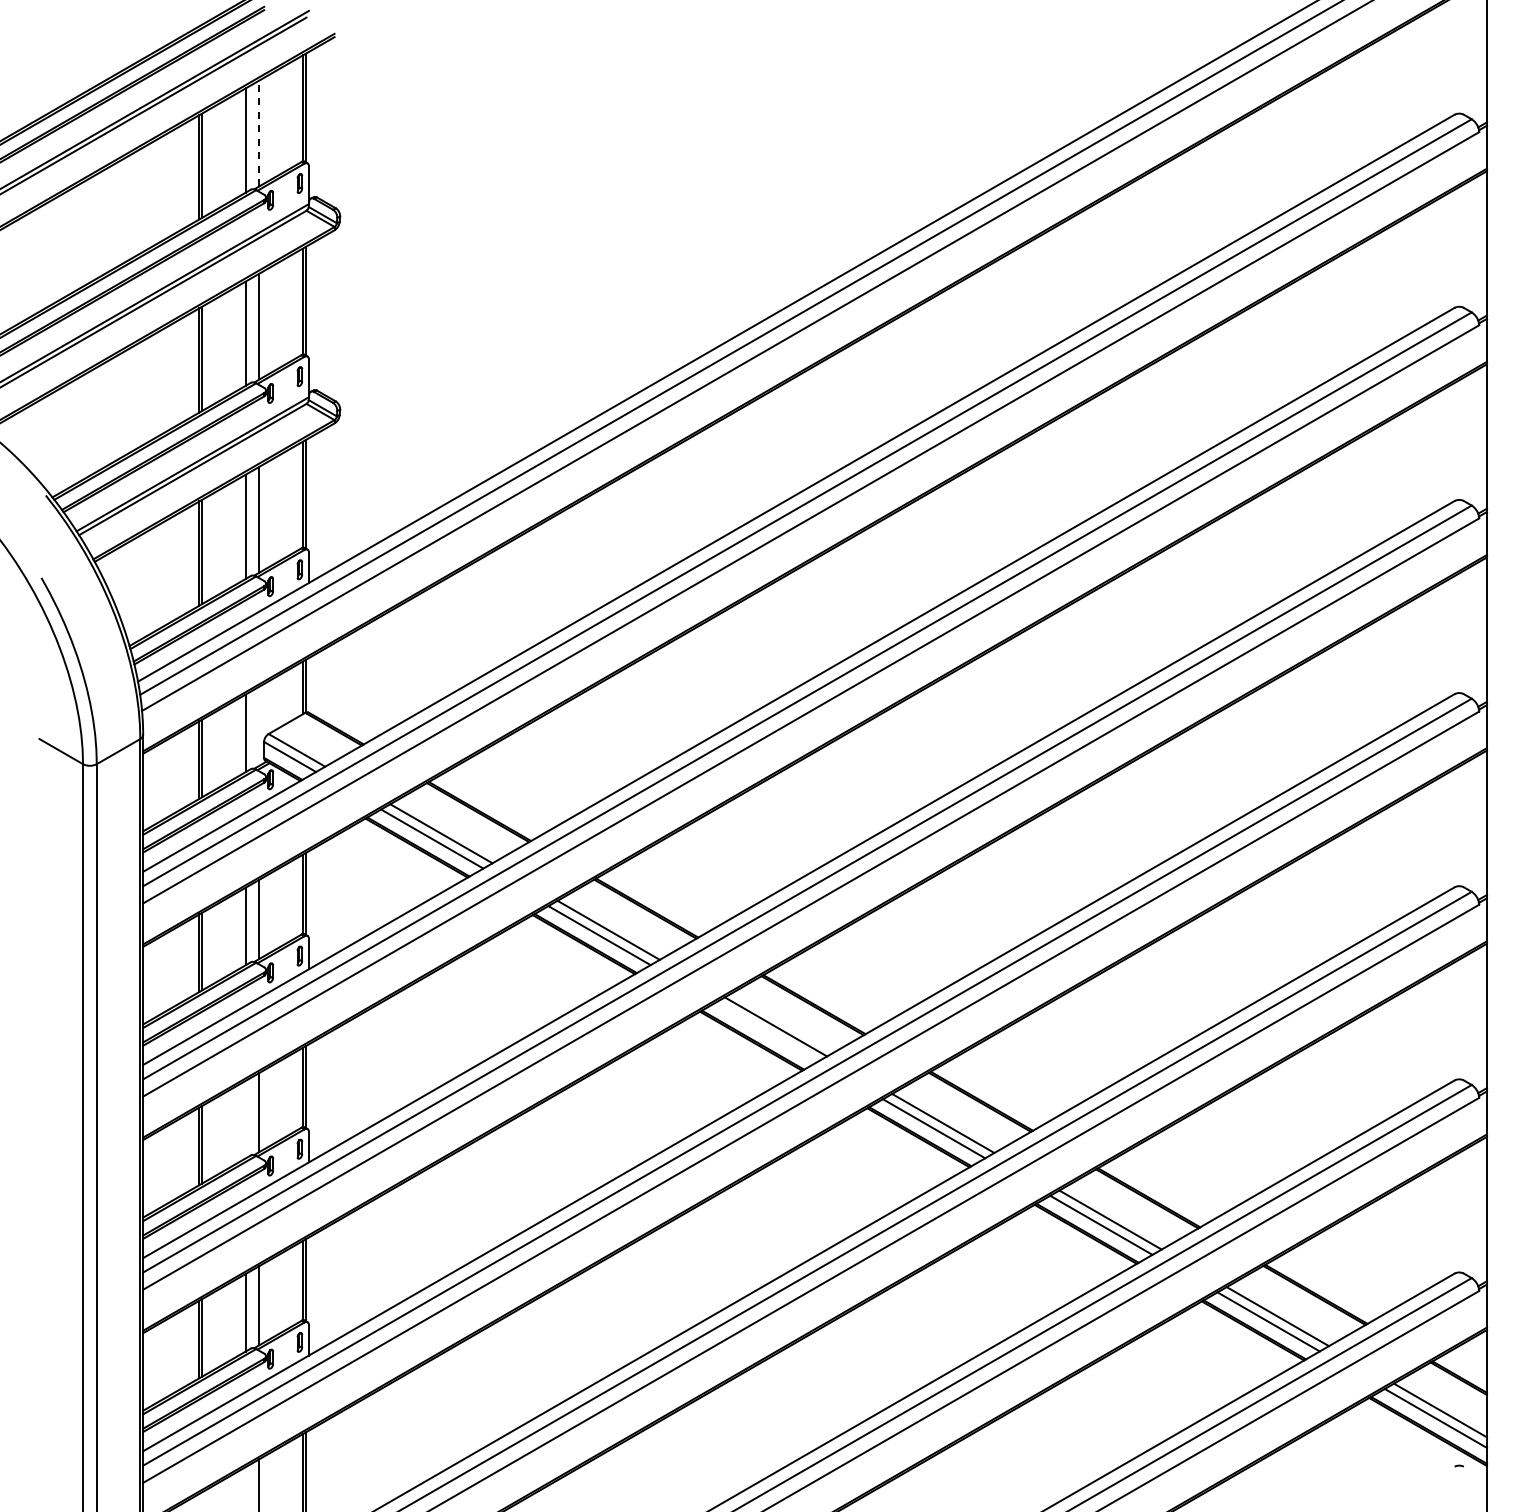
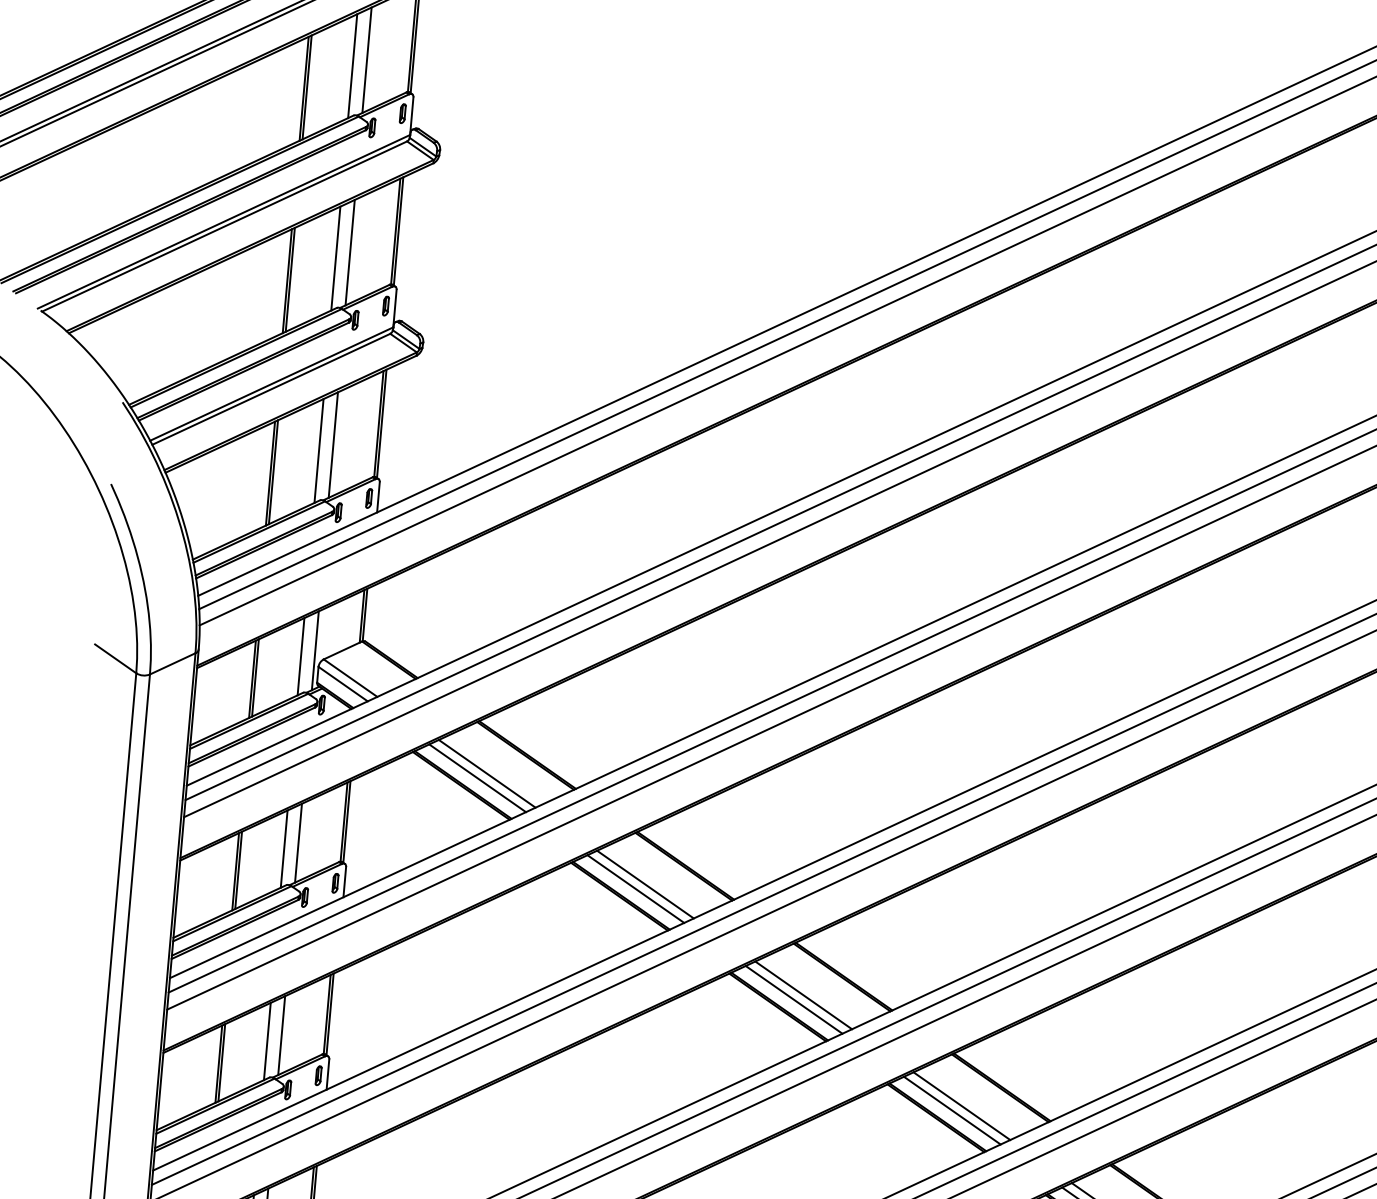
line: (259, 133) -> (367, 60), dashed -> solid
line: (259, 725) -> (315, 650), added
line: (766, 1031) -> (793, 999), added
line: (245, 1119) -> (267, 1041), added

